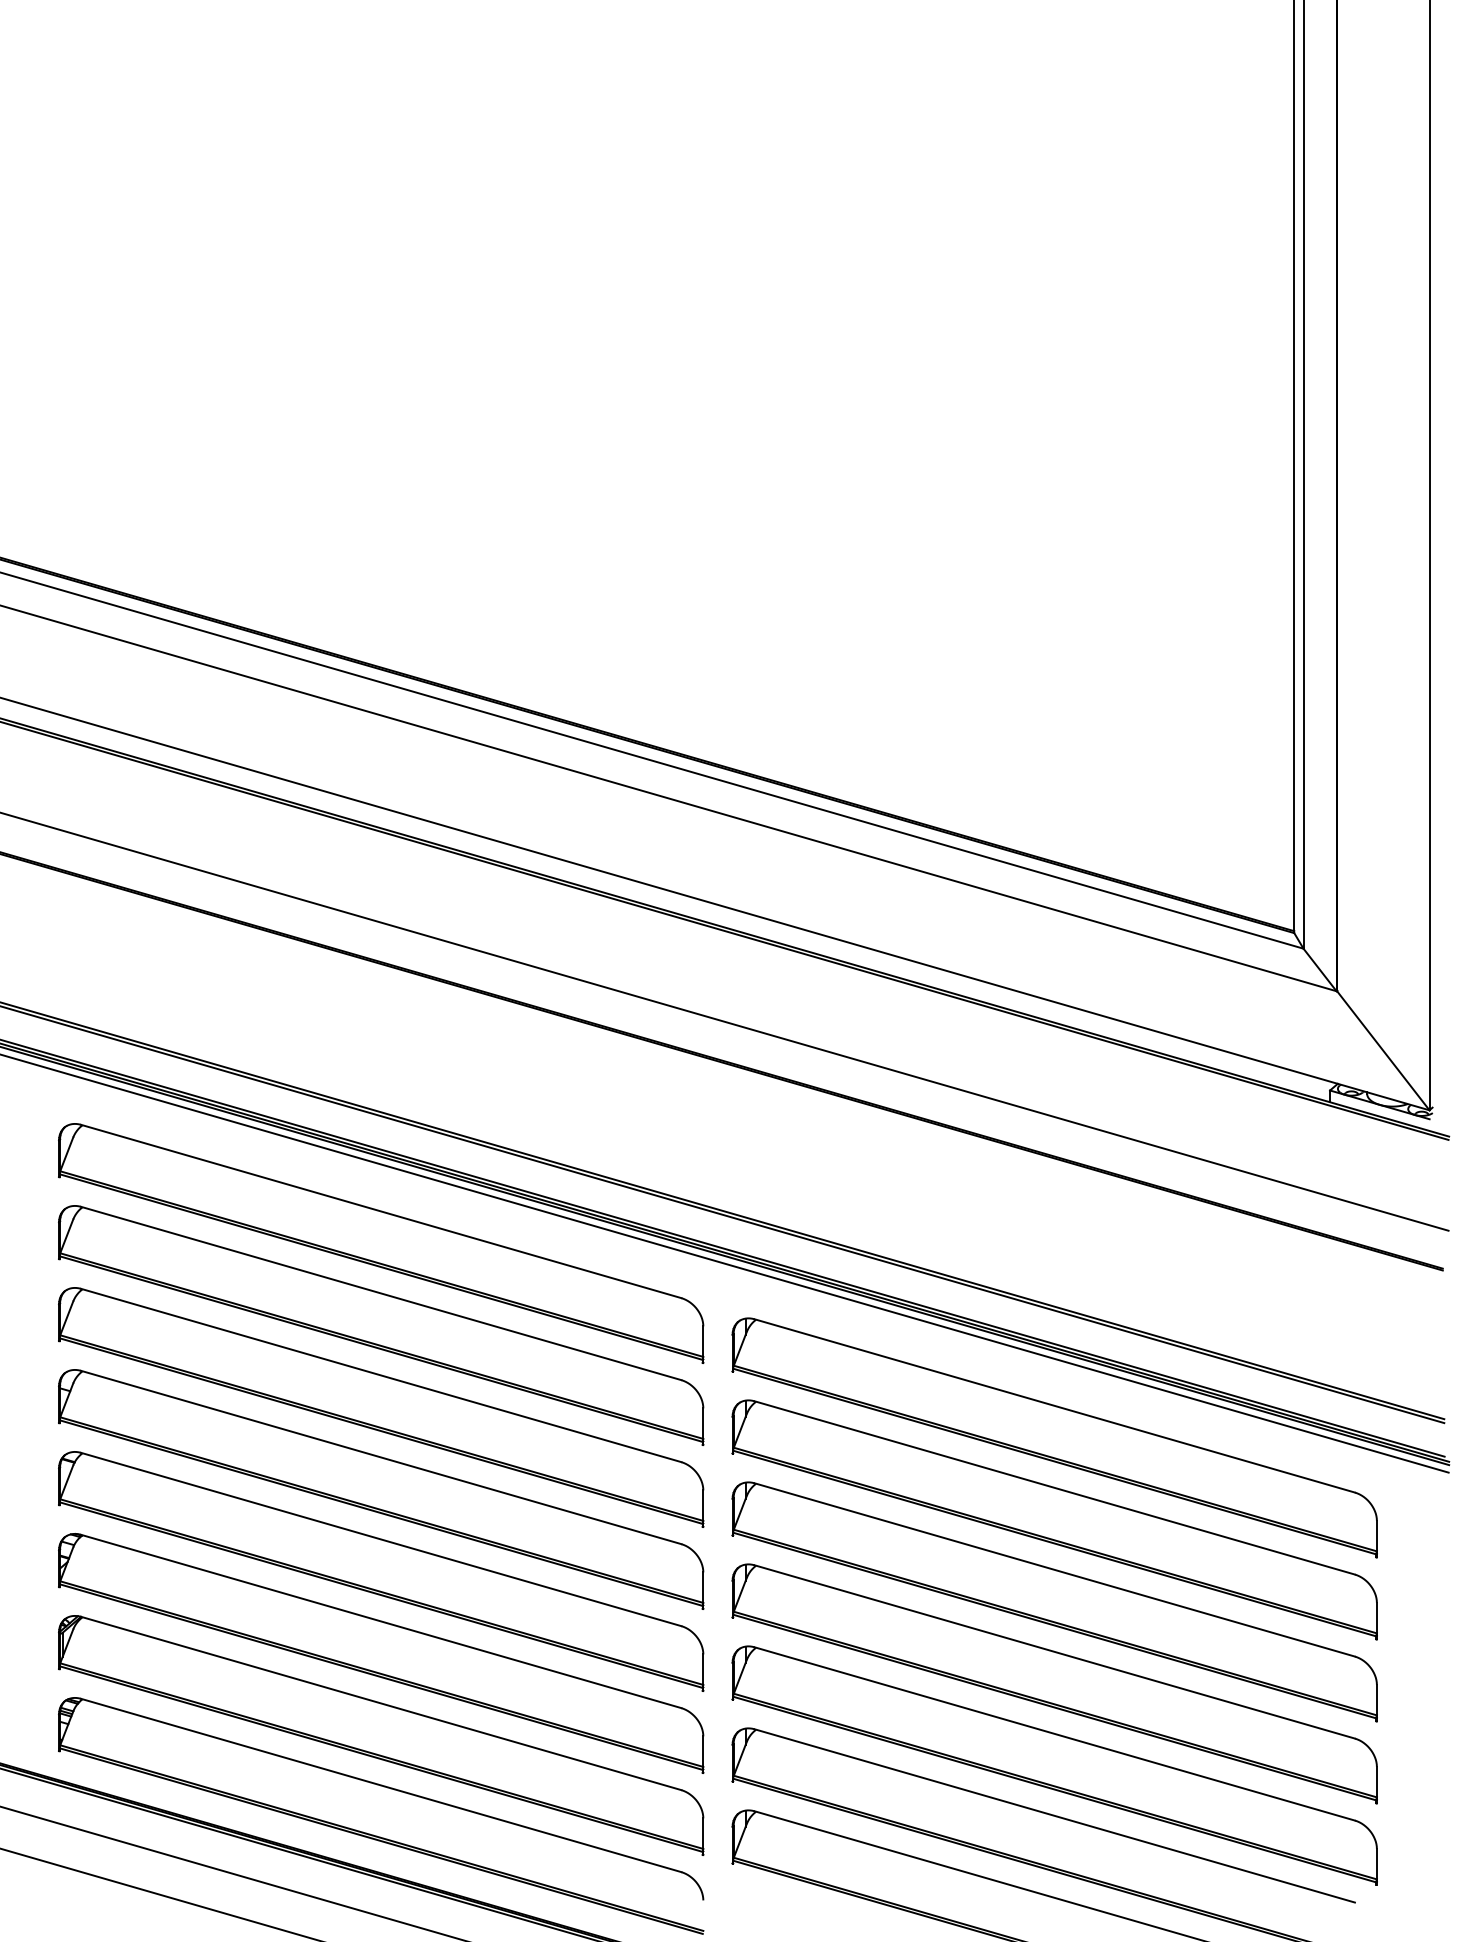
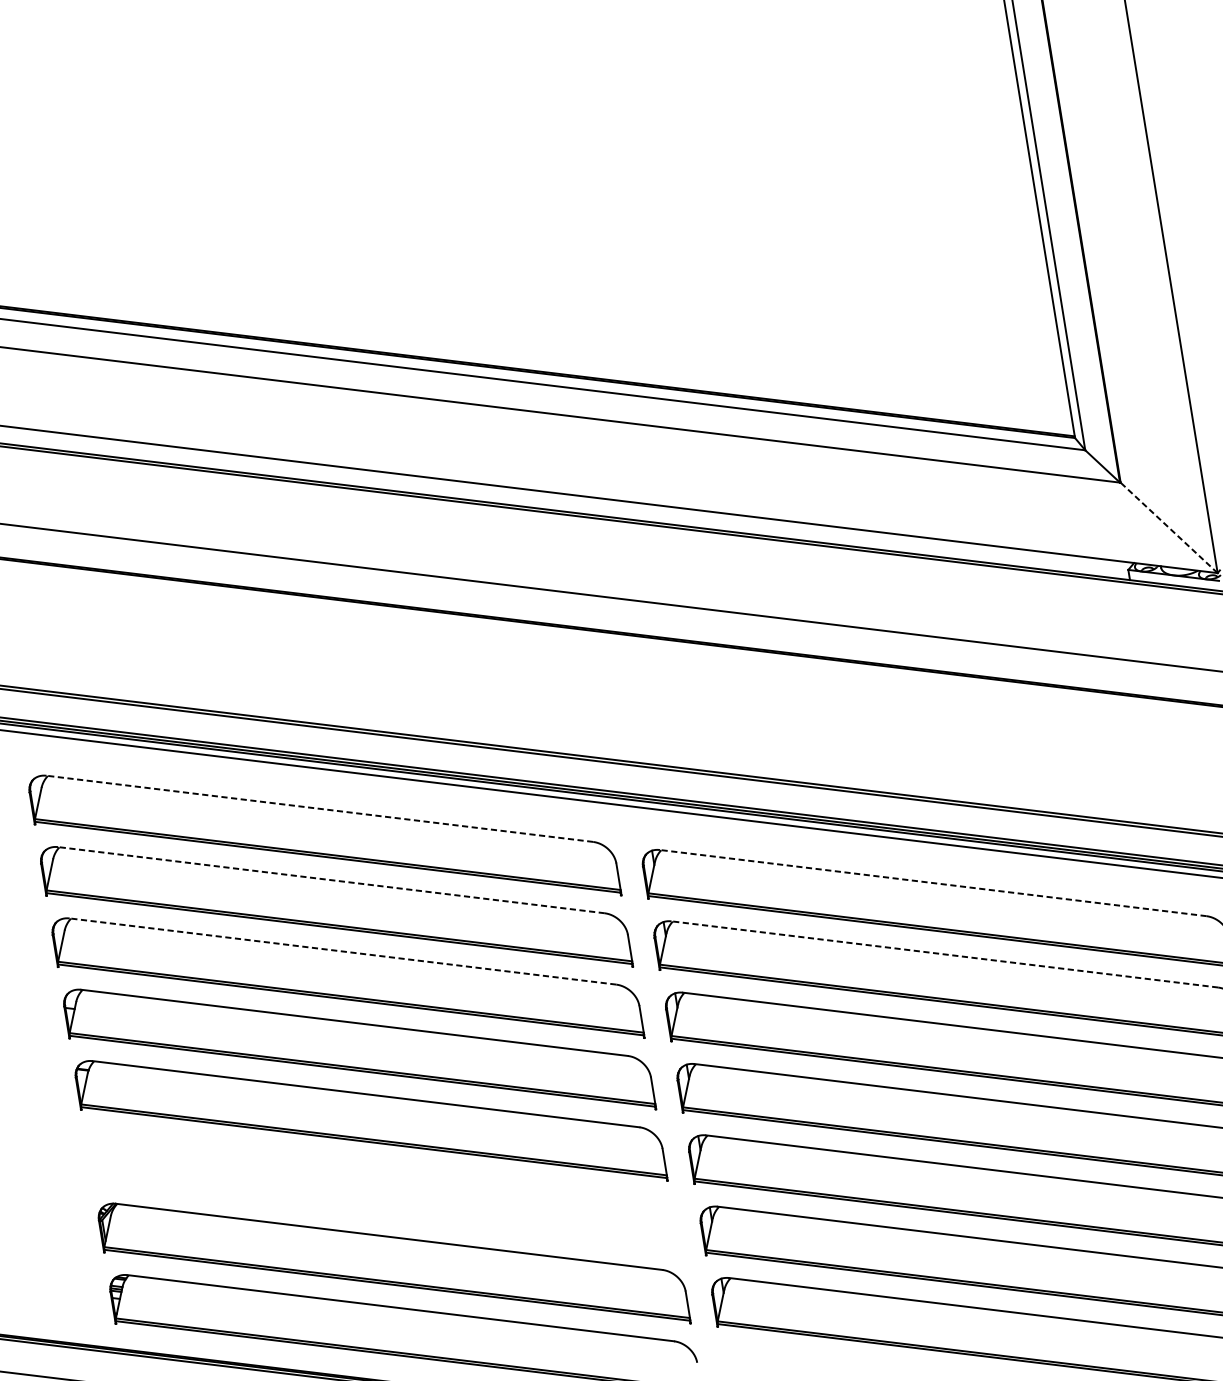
line: (1383, 1050) -> (1169, 527), solid -> dashed
line: (380, 1211) -> (319, 808), solid -> dashed
line: (380, 1293) -> (330, 880), solid -> dashed
line: (380, 1375) -> (342, 951), solid -> dashed
line: (1054, 1405) -> (933, 882), solid -> dashed
line: (1054, 1487) -> (944, 954), solid -> dashed
part: (381, 1653) -> (382, 1193), removed

